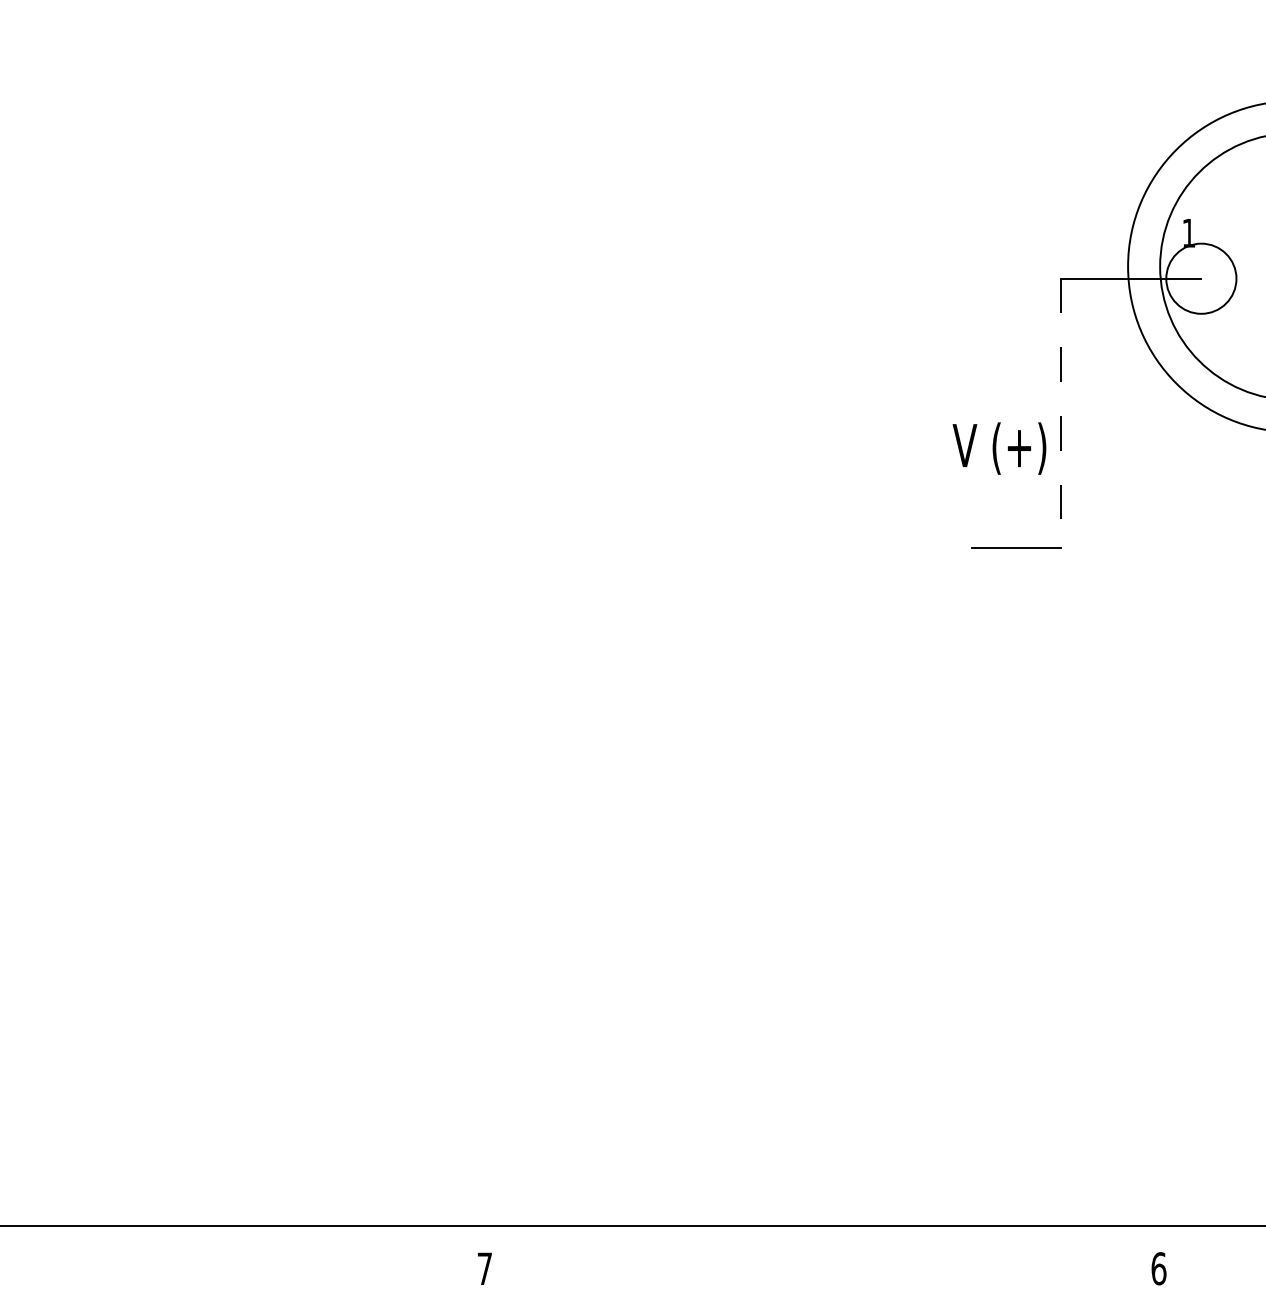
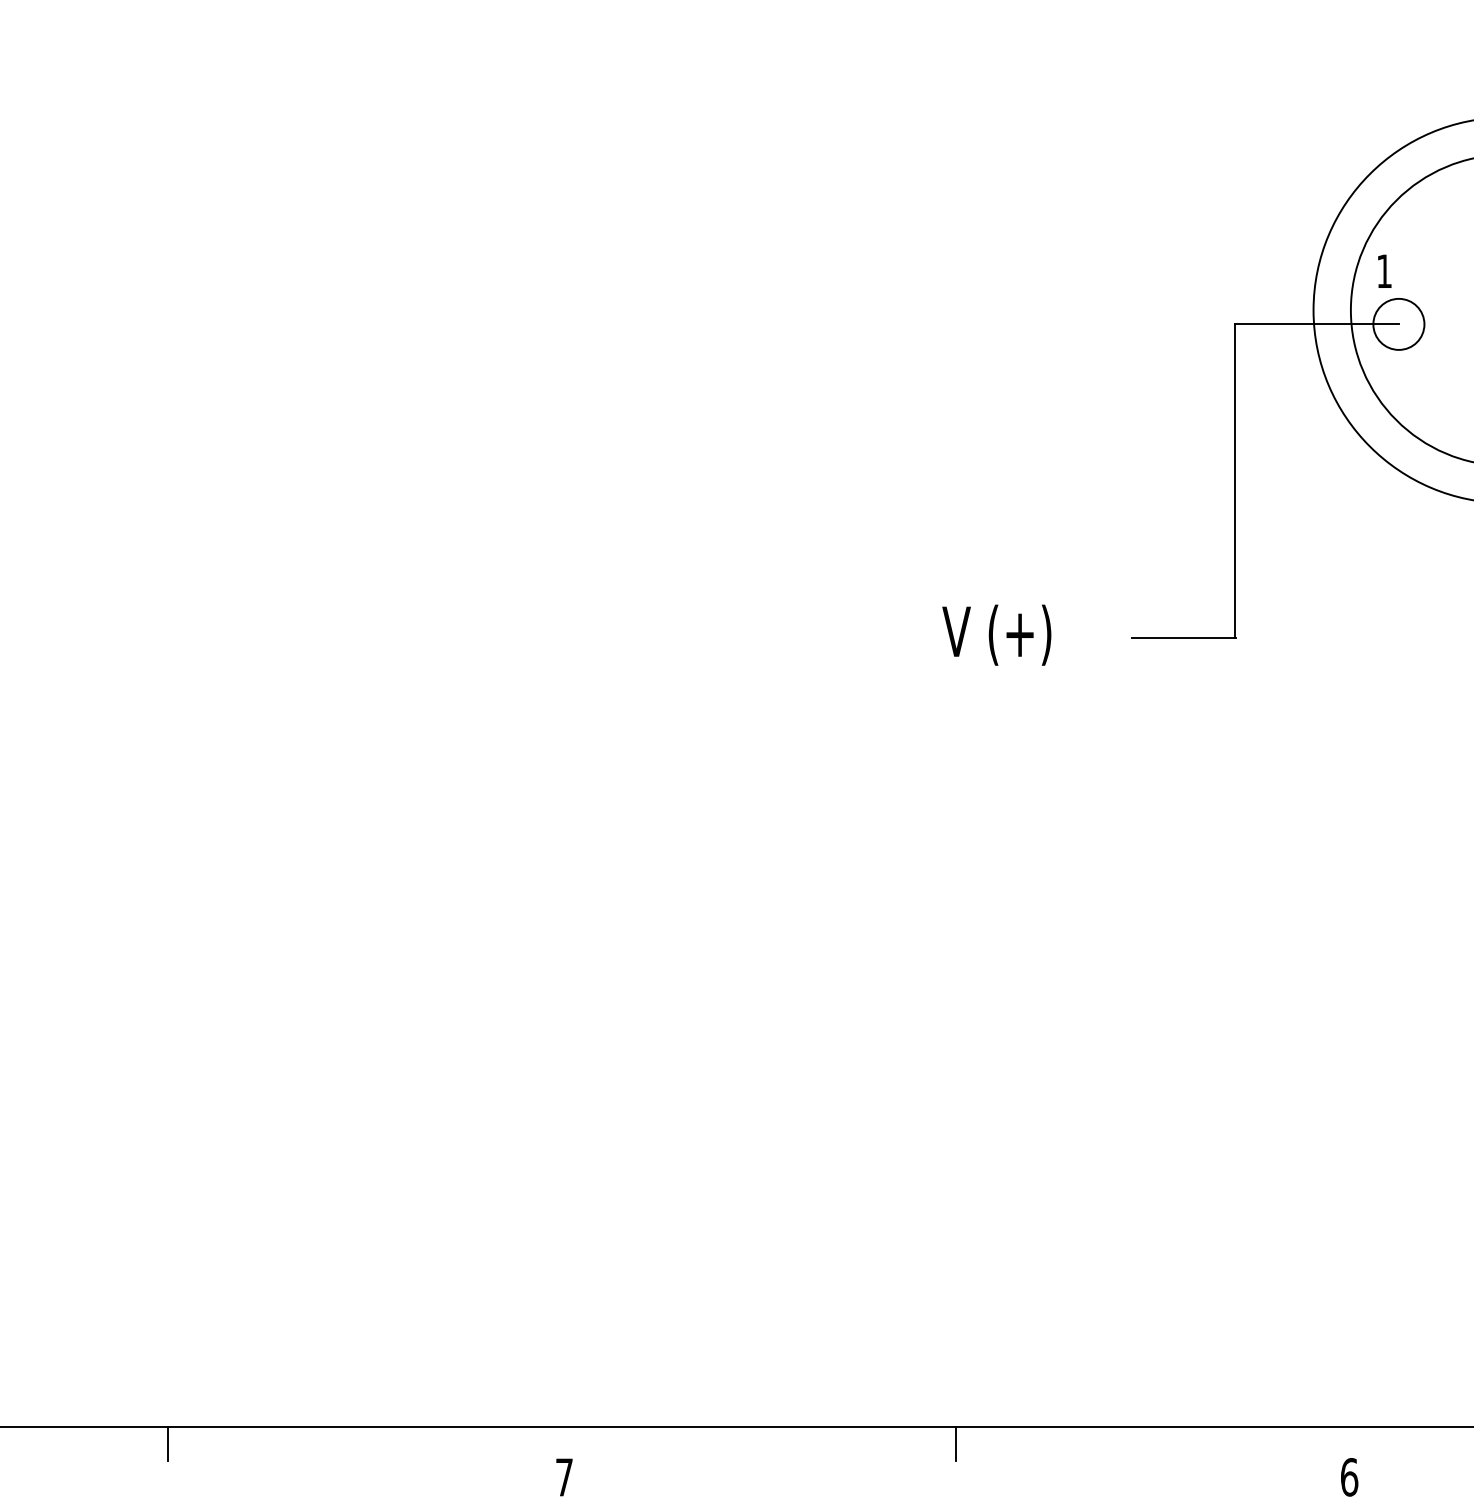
circle: (1201, 277) -> (1398, 323), size x0.62
line: (1061, 413) -> (1235, 481), dashed -> solid
text: (999, 447) -> (996, 634), moved
line: (144, 1240) -> (168, 1444), added
line: (821, 1240) -> (956, 1444), added

